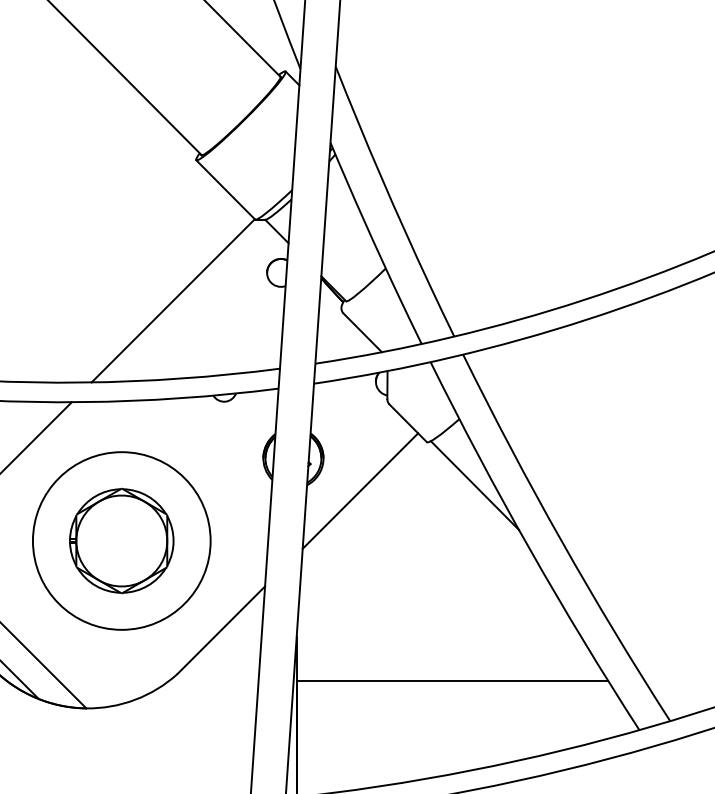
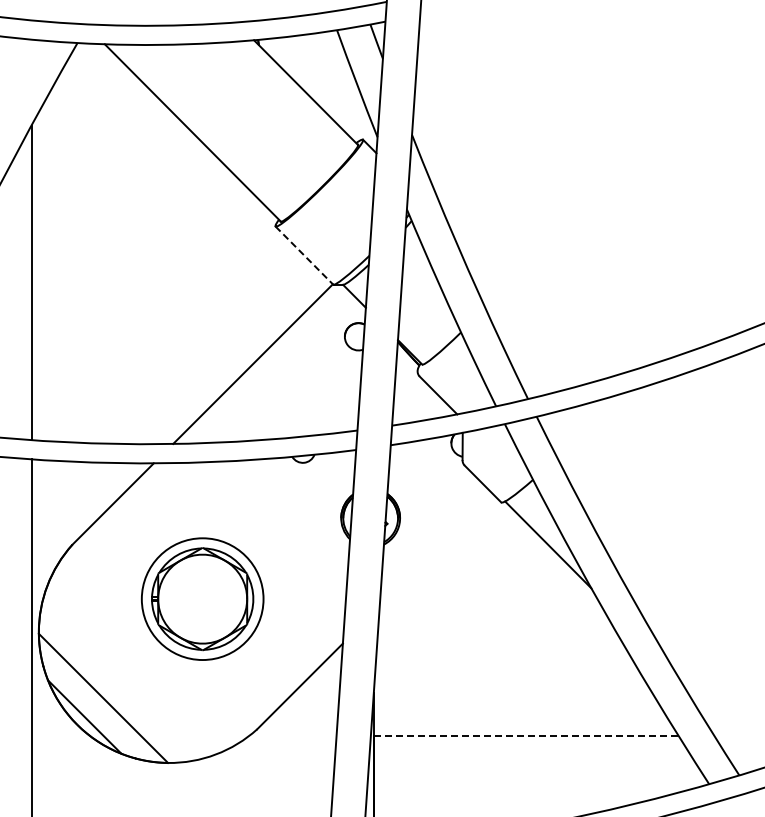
line: (225, 189) -> (304, 255), solid -> dashed
line: (359, 490) -> (435, 549), removed
circle: (121, 541) -> (202, 599), size x0.7
line: (452, 681) -> (526, 736), solid -> dashed

